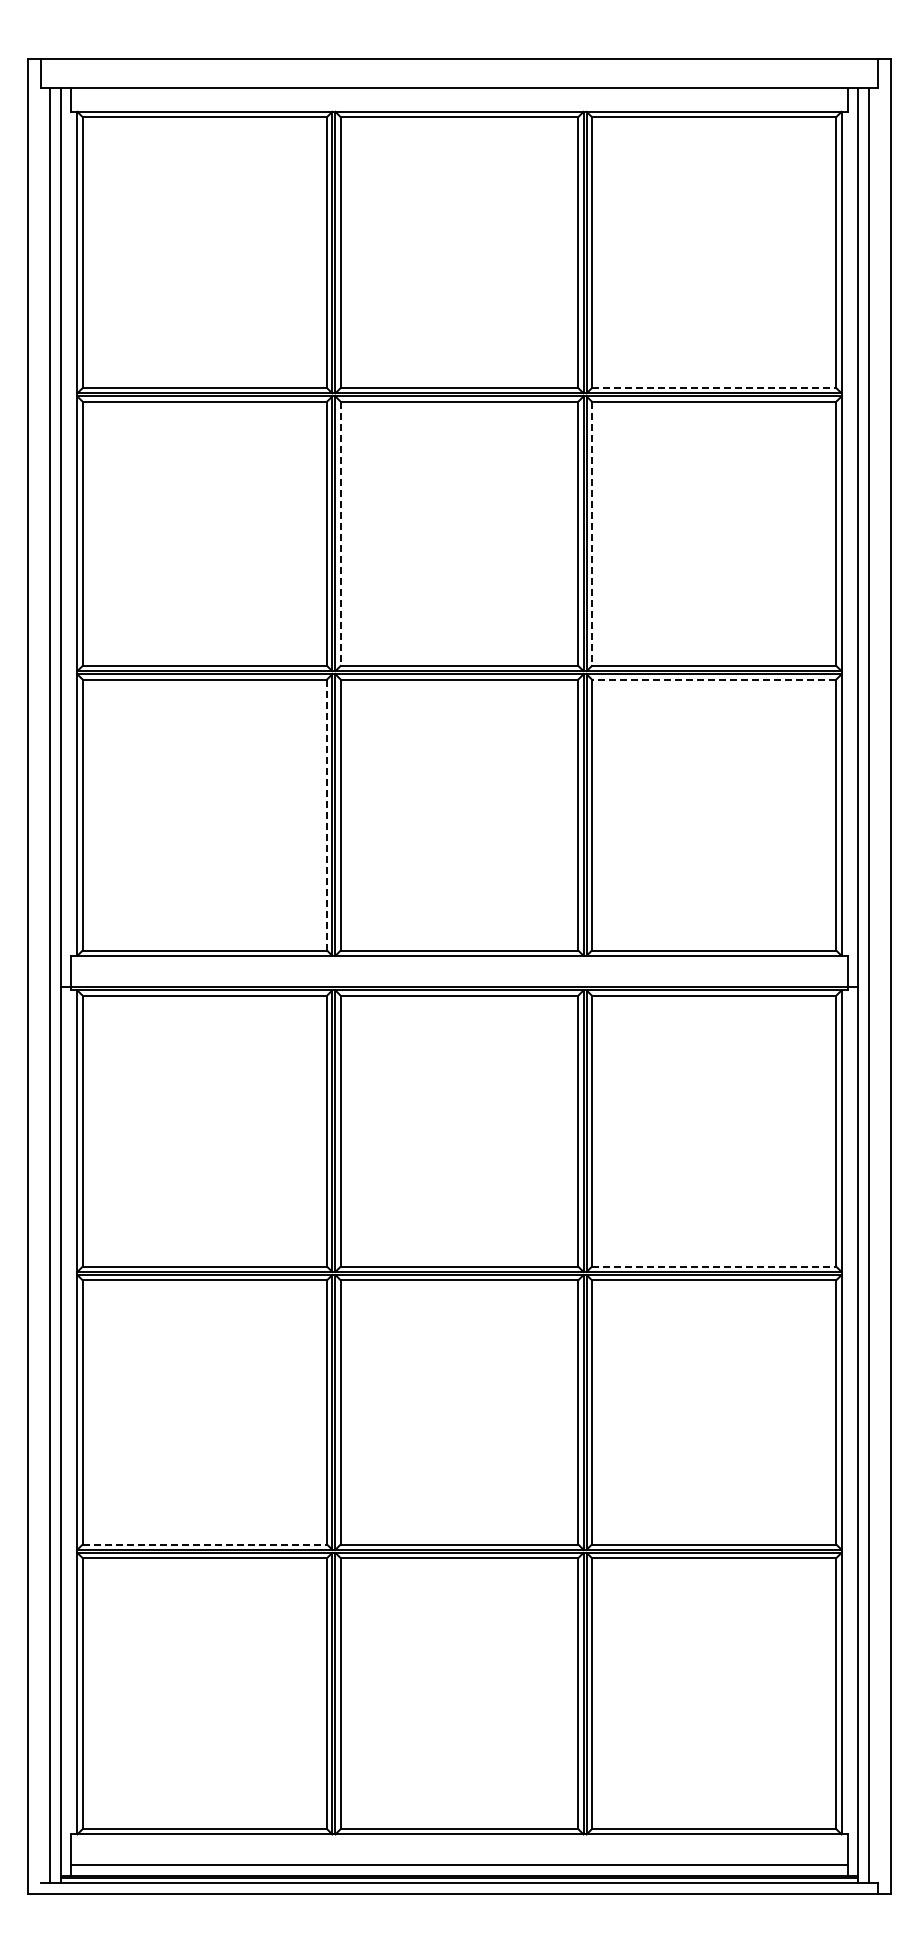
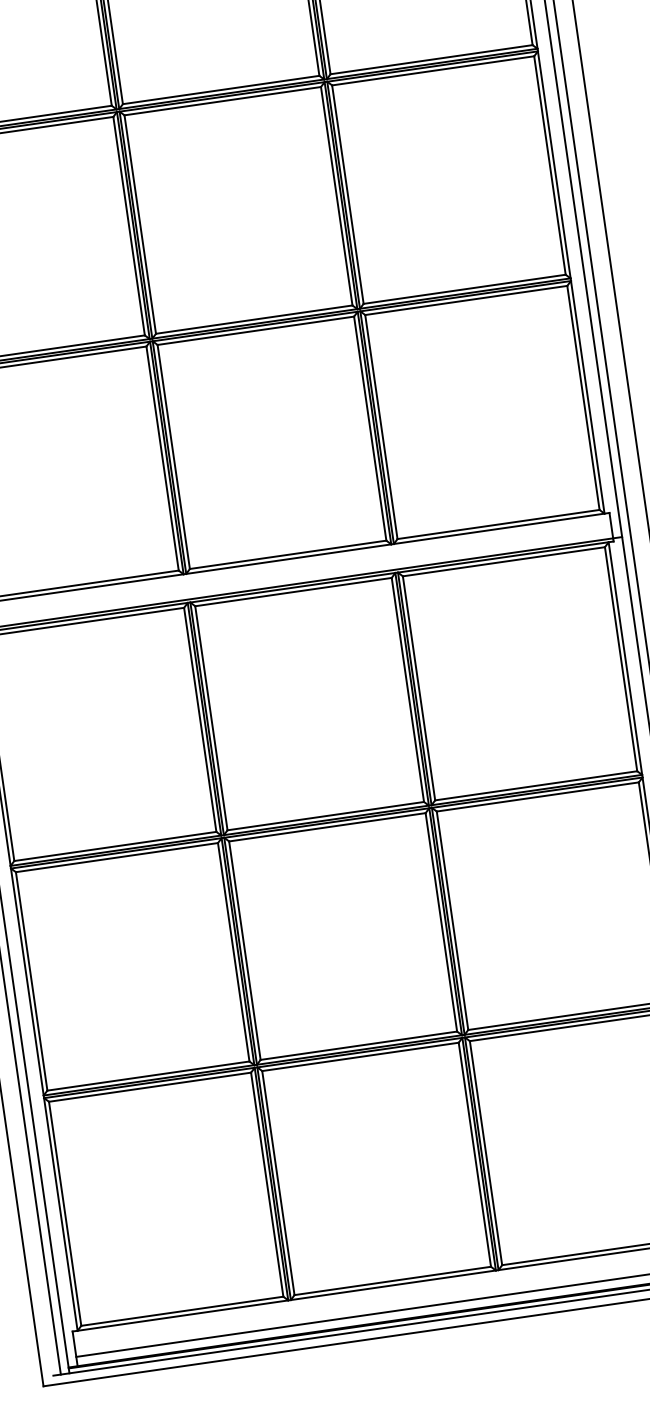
line: (714, 388) -> (431, 59), dashed -> solid
line: (340, 534) -> (140, 225), dashed -> solid
line: (591, 534) -> (347, 195), dashed -> solid
line: (713, 679) -> (465, 300), dashed -> solid
line: (327, 815) -> (162, 458), dashed -> solid
line: (714, 1266) -> (536, 785), dashed -> solid
line: (205, 1544) -> (148, 1075), dashed -> solid

